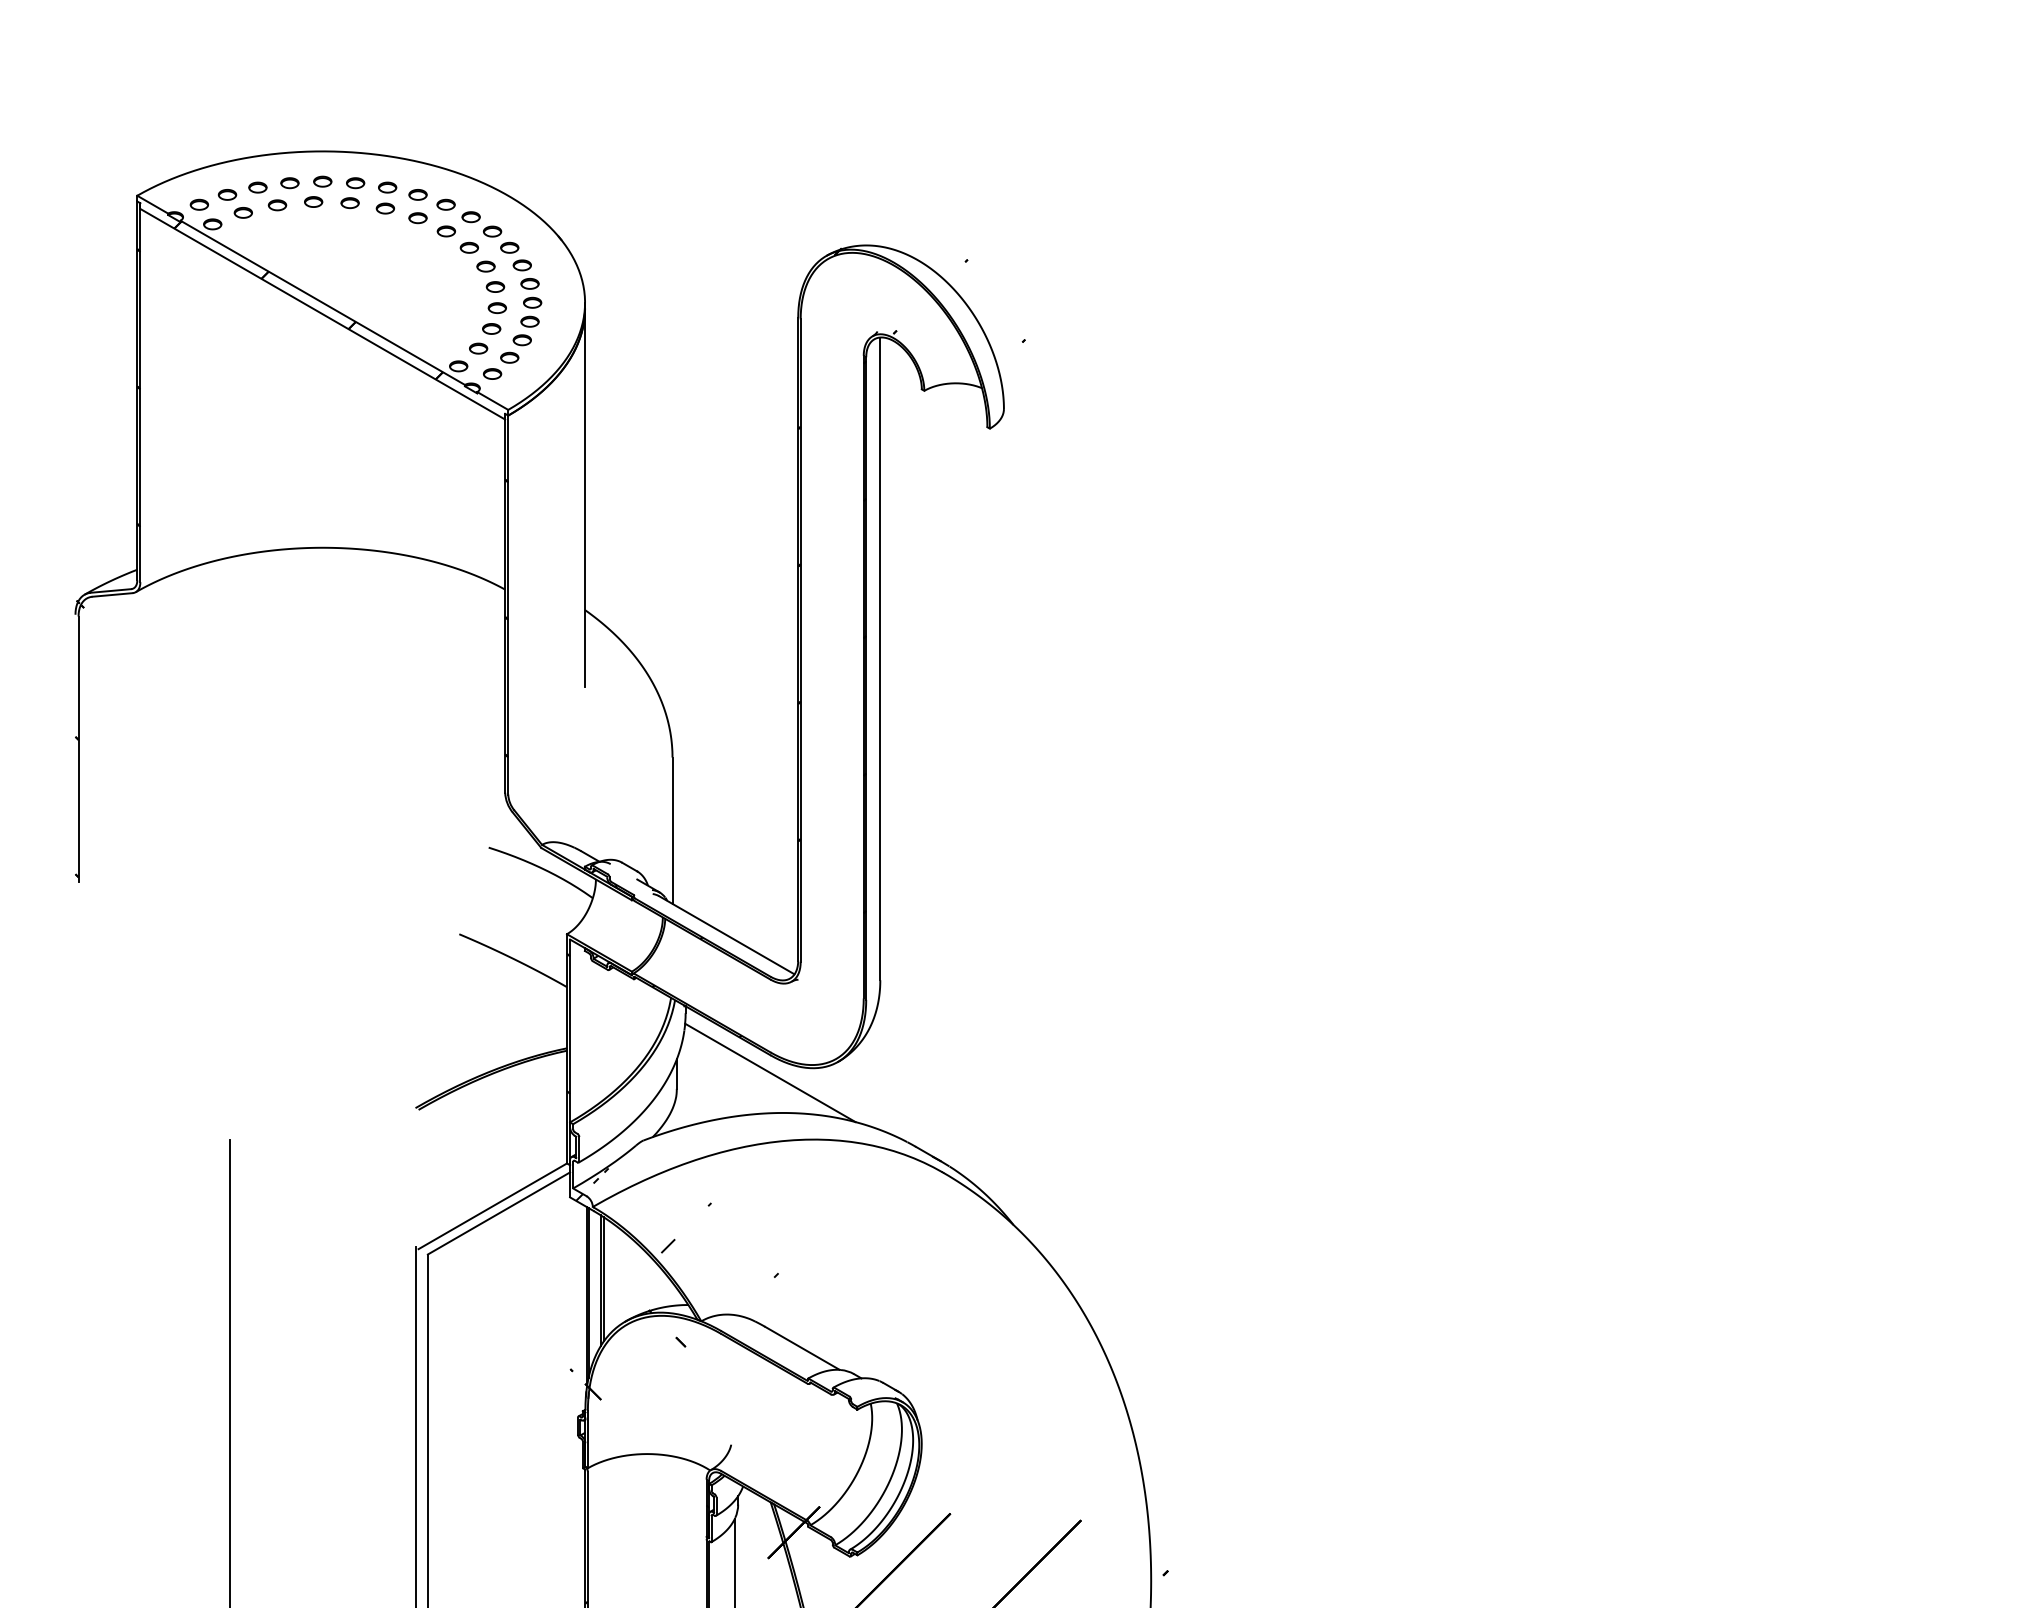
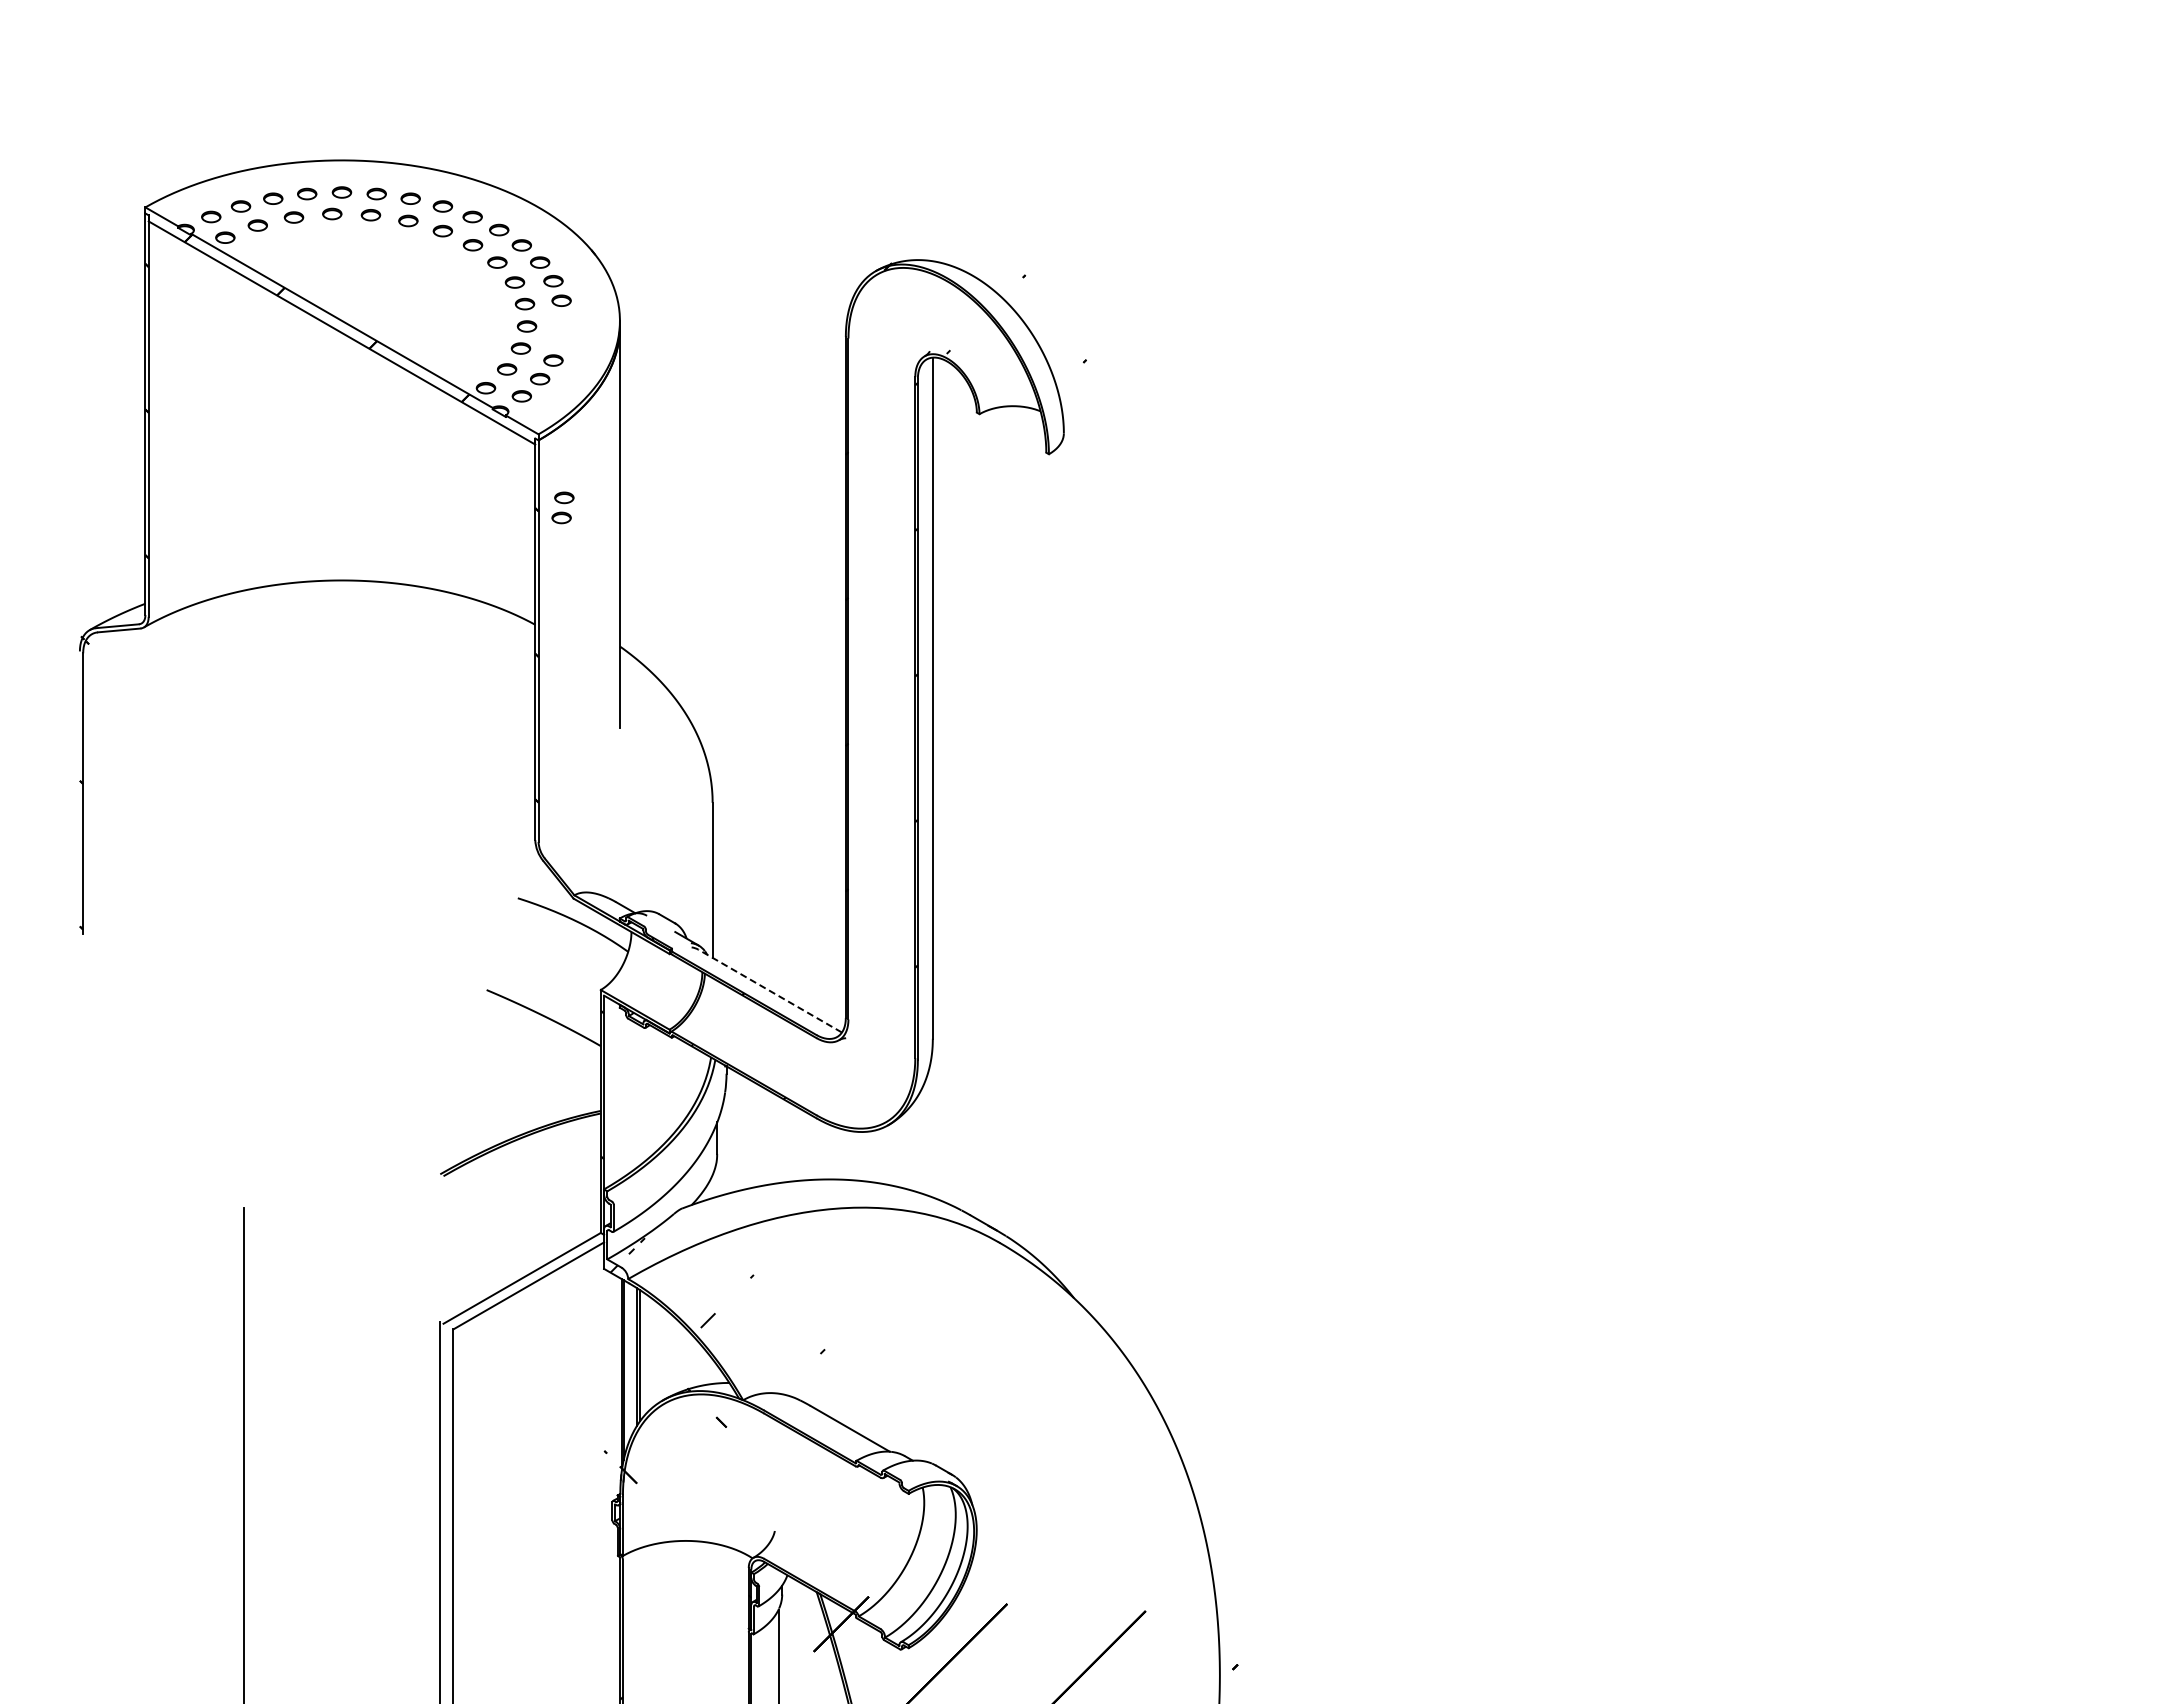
part: (530, 311) -> (562, 507), moved
hatch: (774, 683) -> (820, 724), removed
line: (727, 935) -> (770, 991), solid -> dashed
line: (770, 1072) -> (816, 1136), removed

